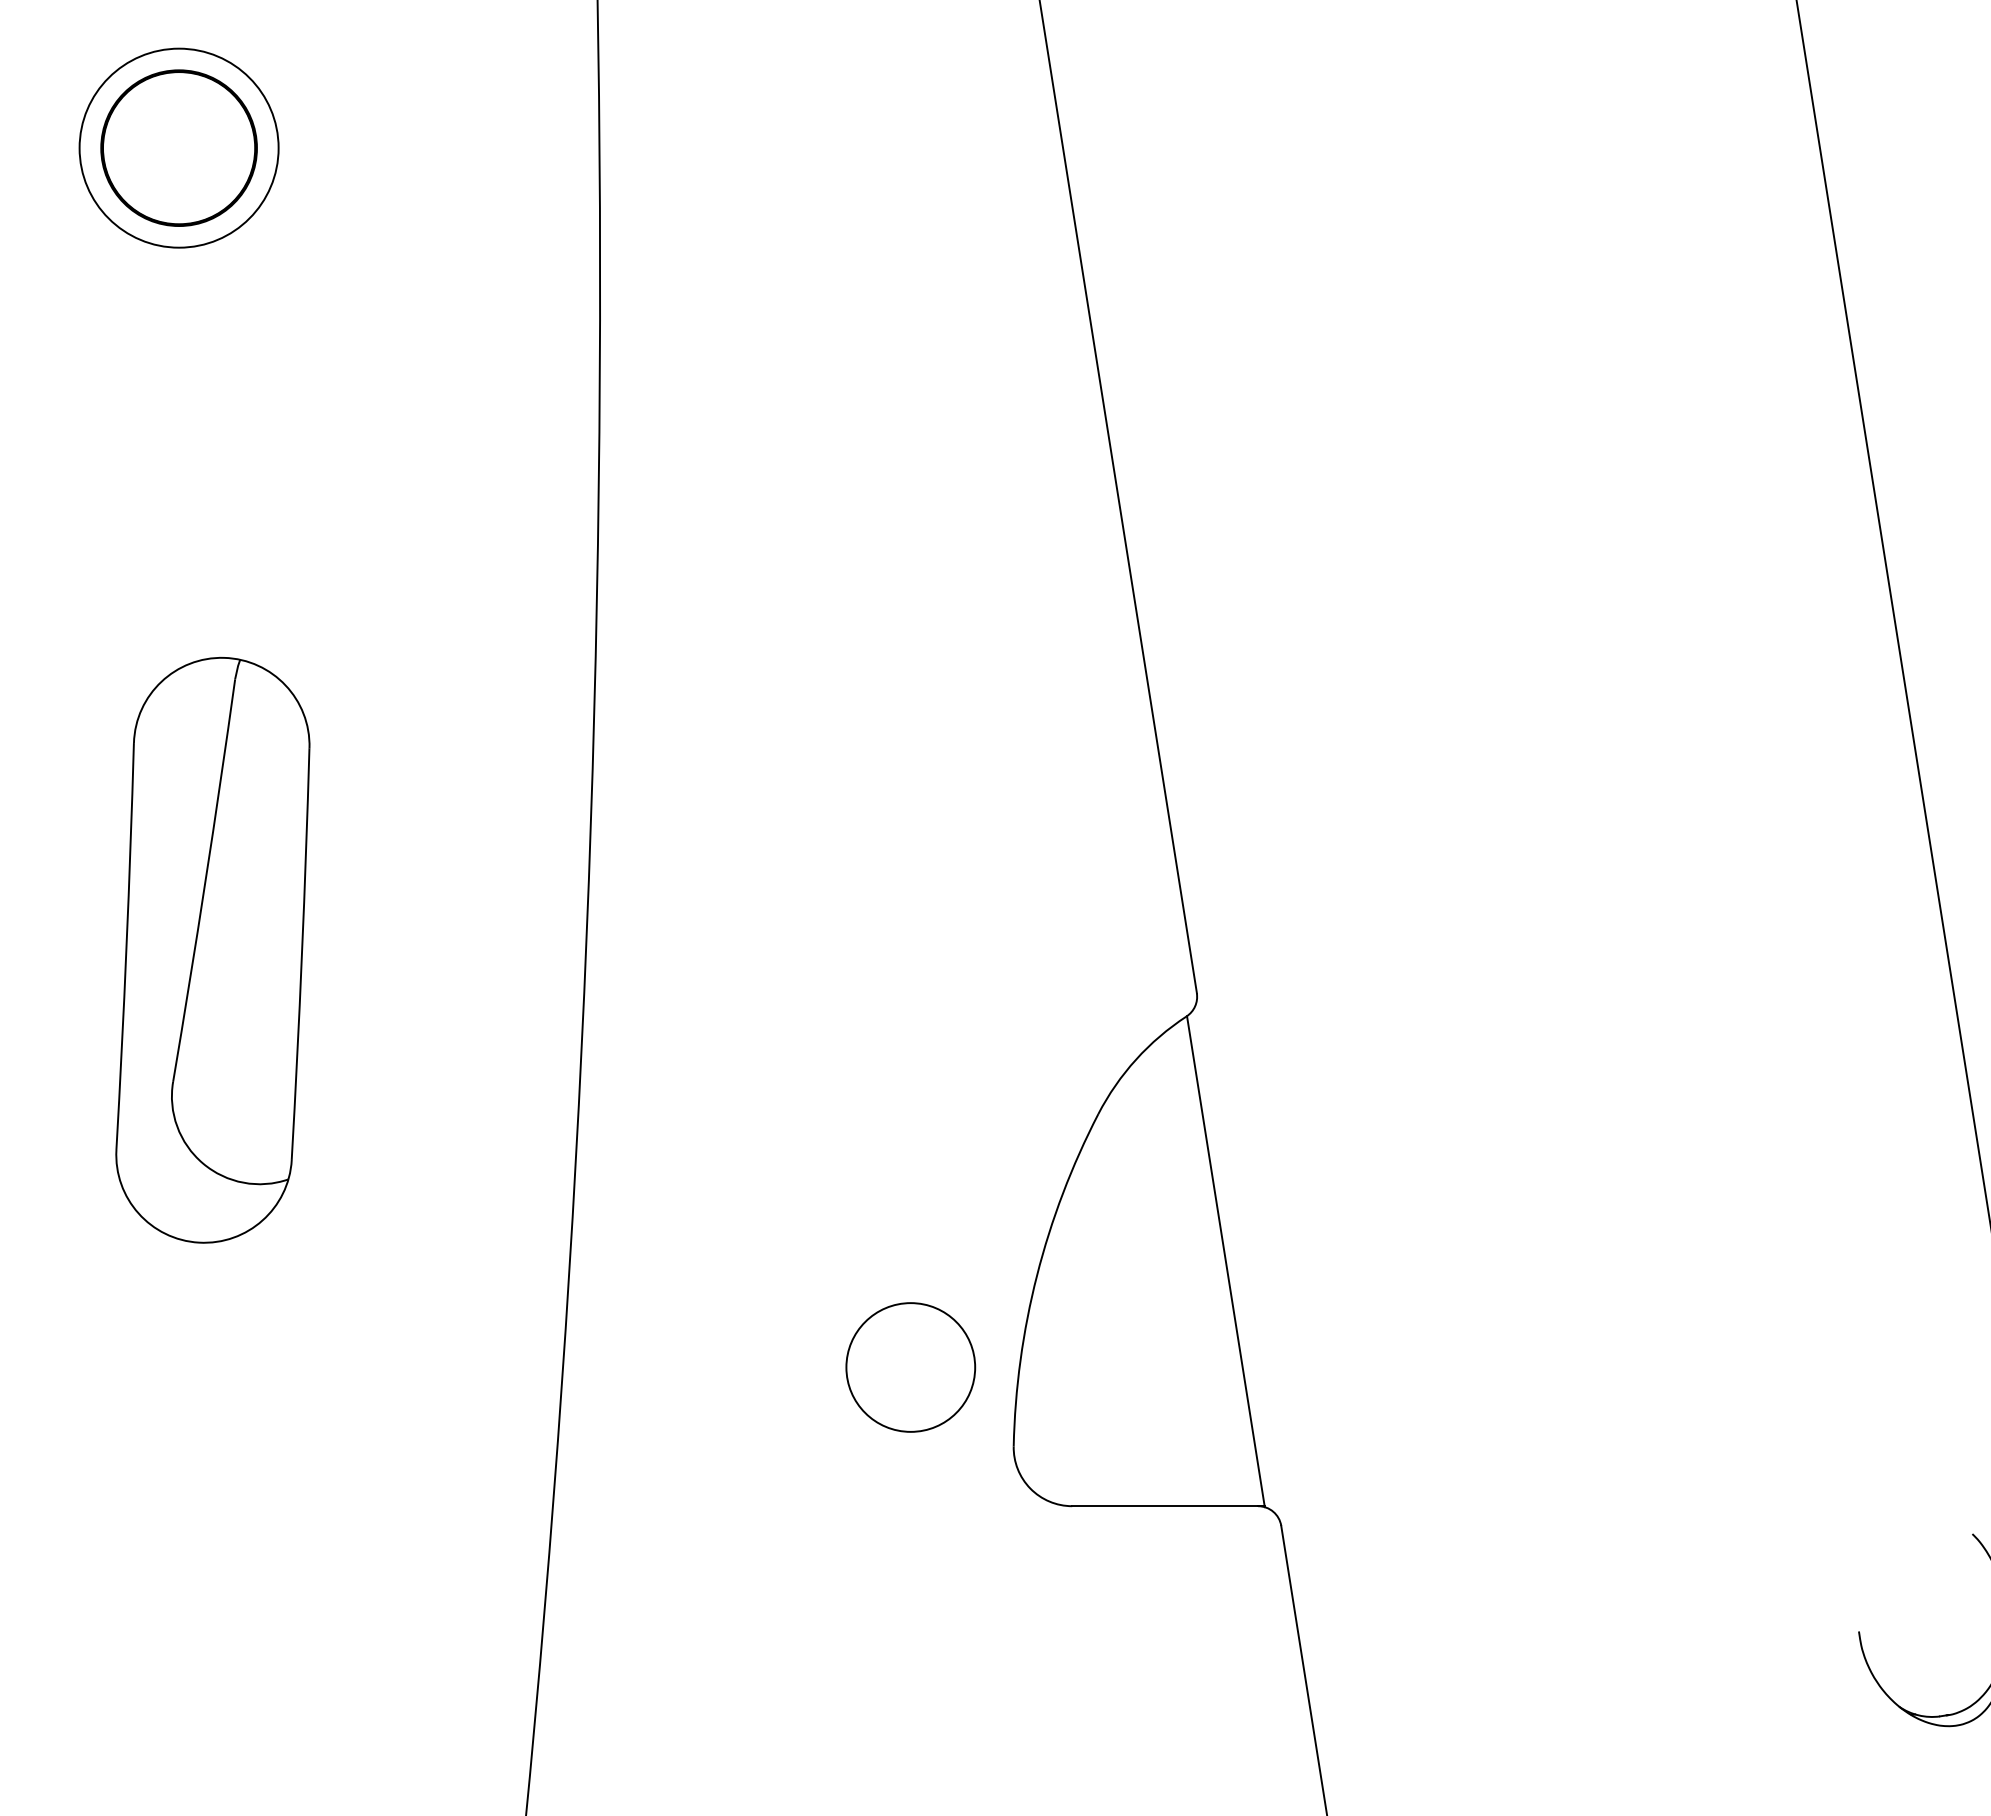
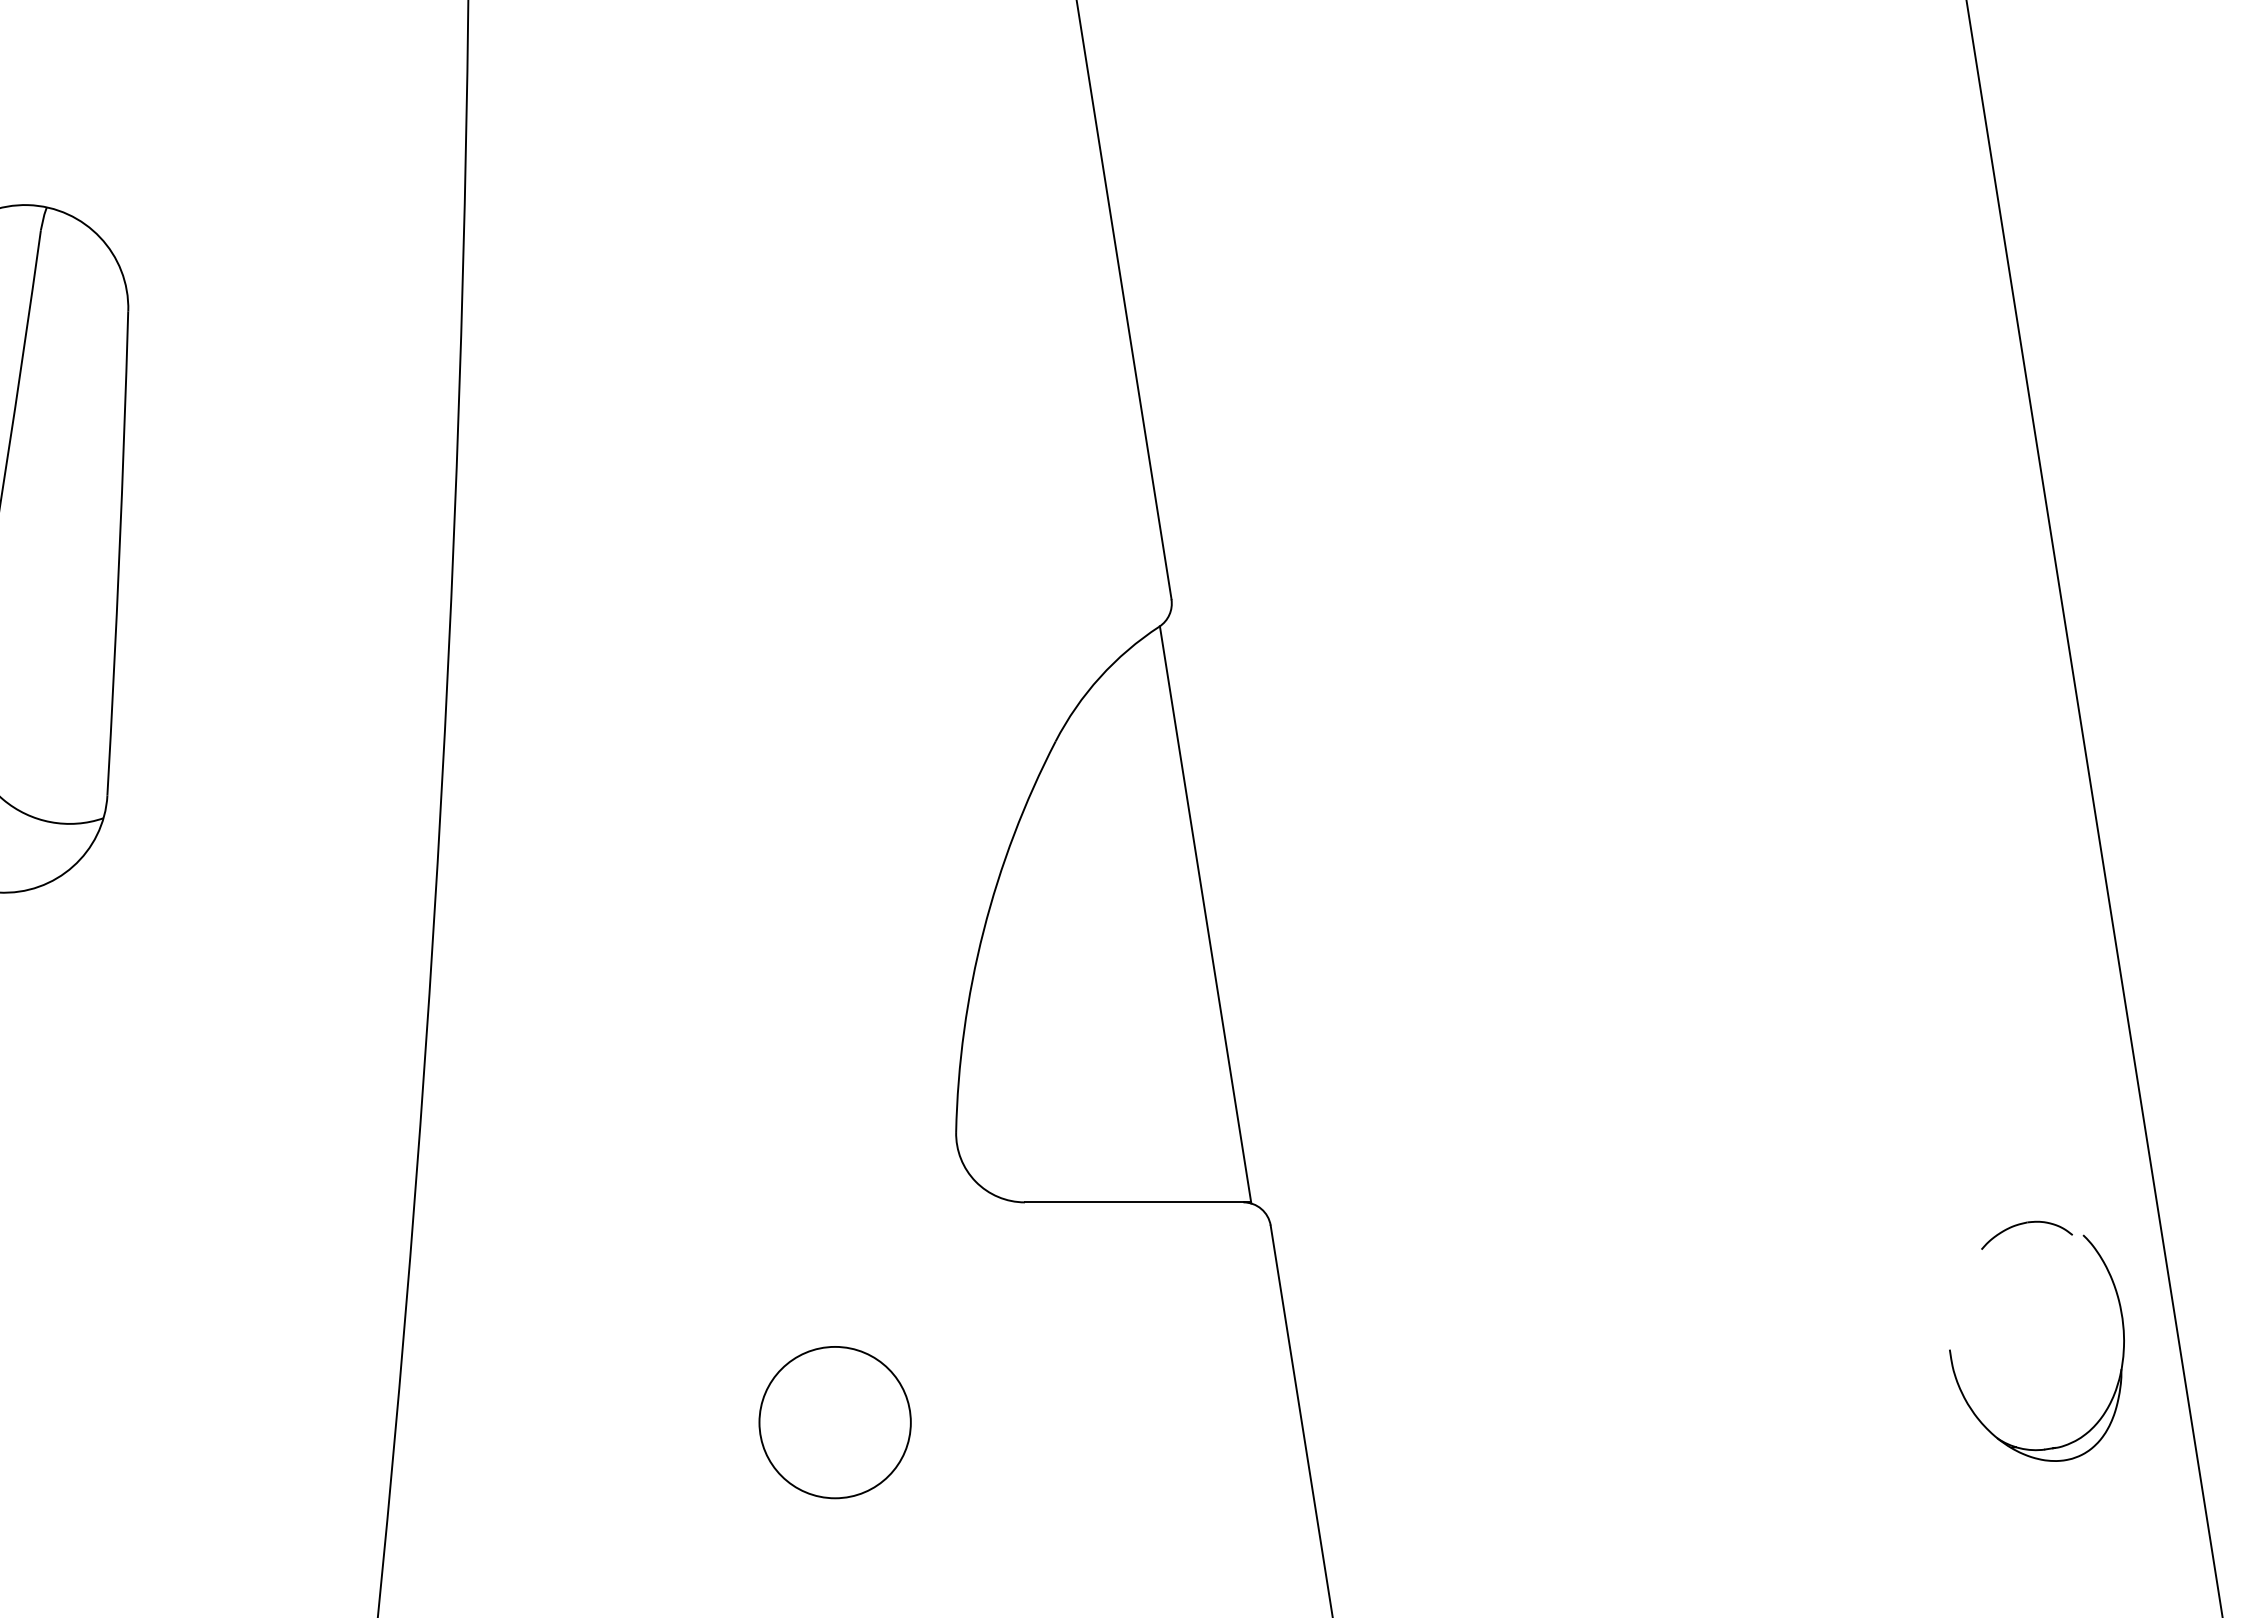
circle: (910, 1367) -> (834, 1422), moved
part: (1920, 1525) -> (2022, 1225), added

